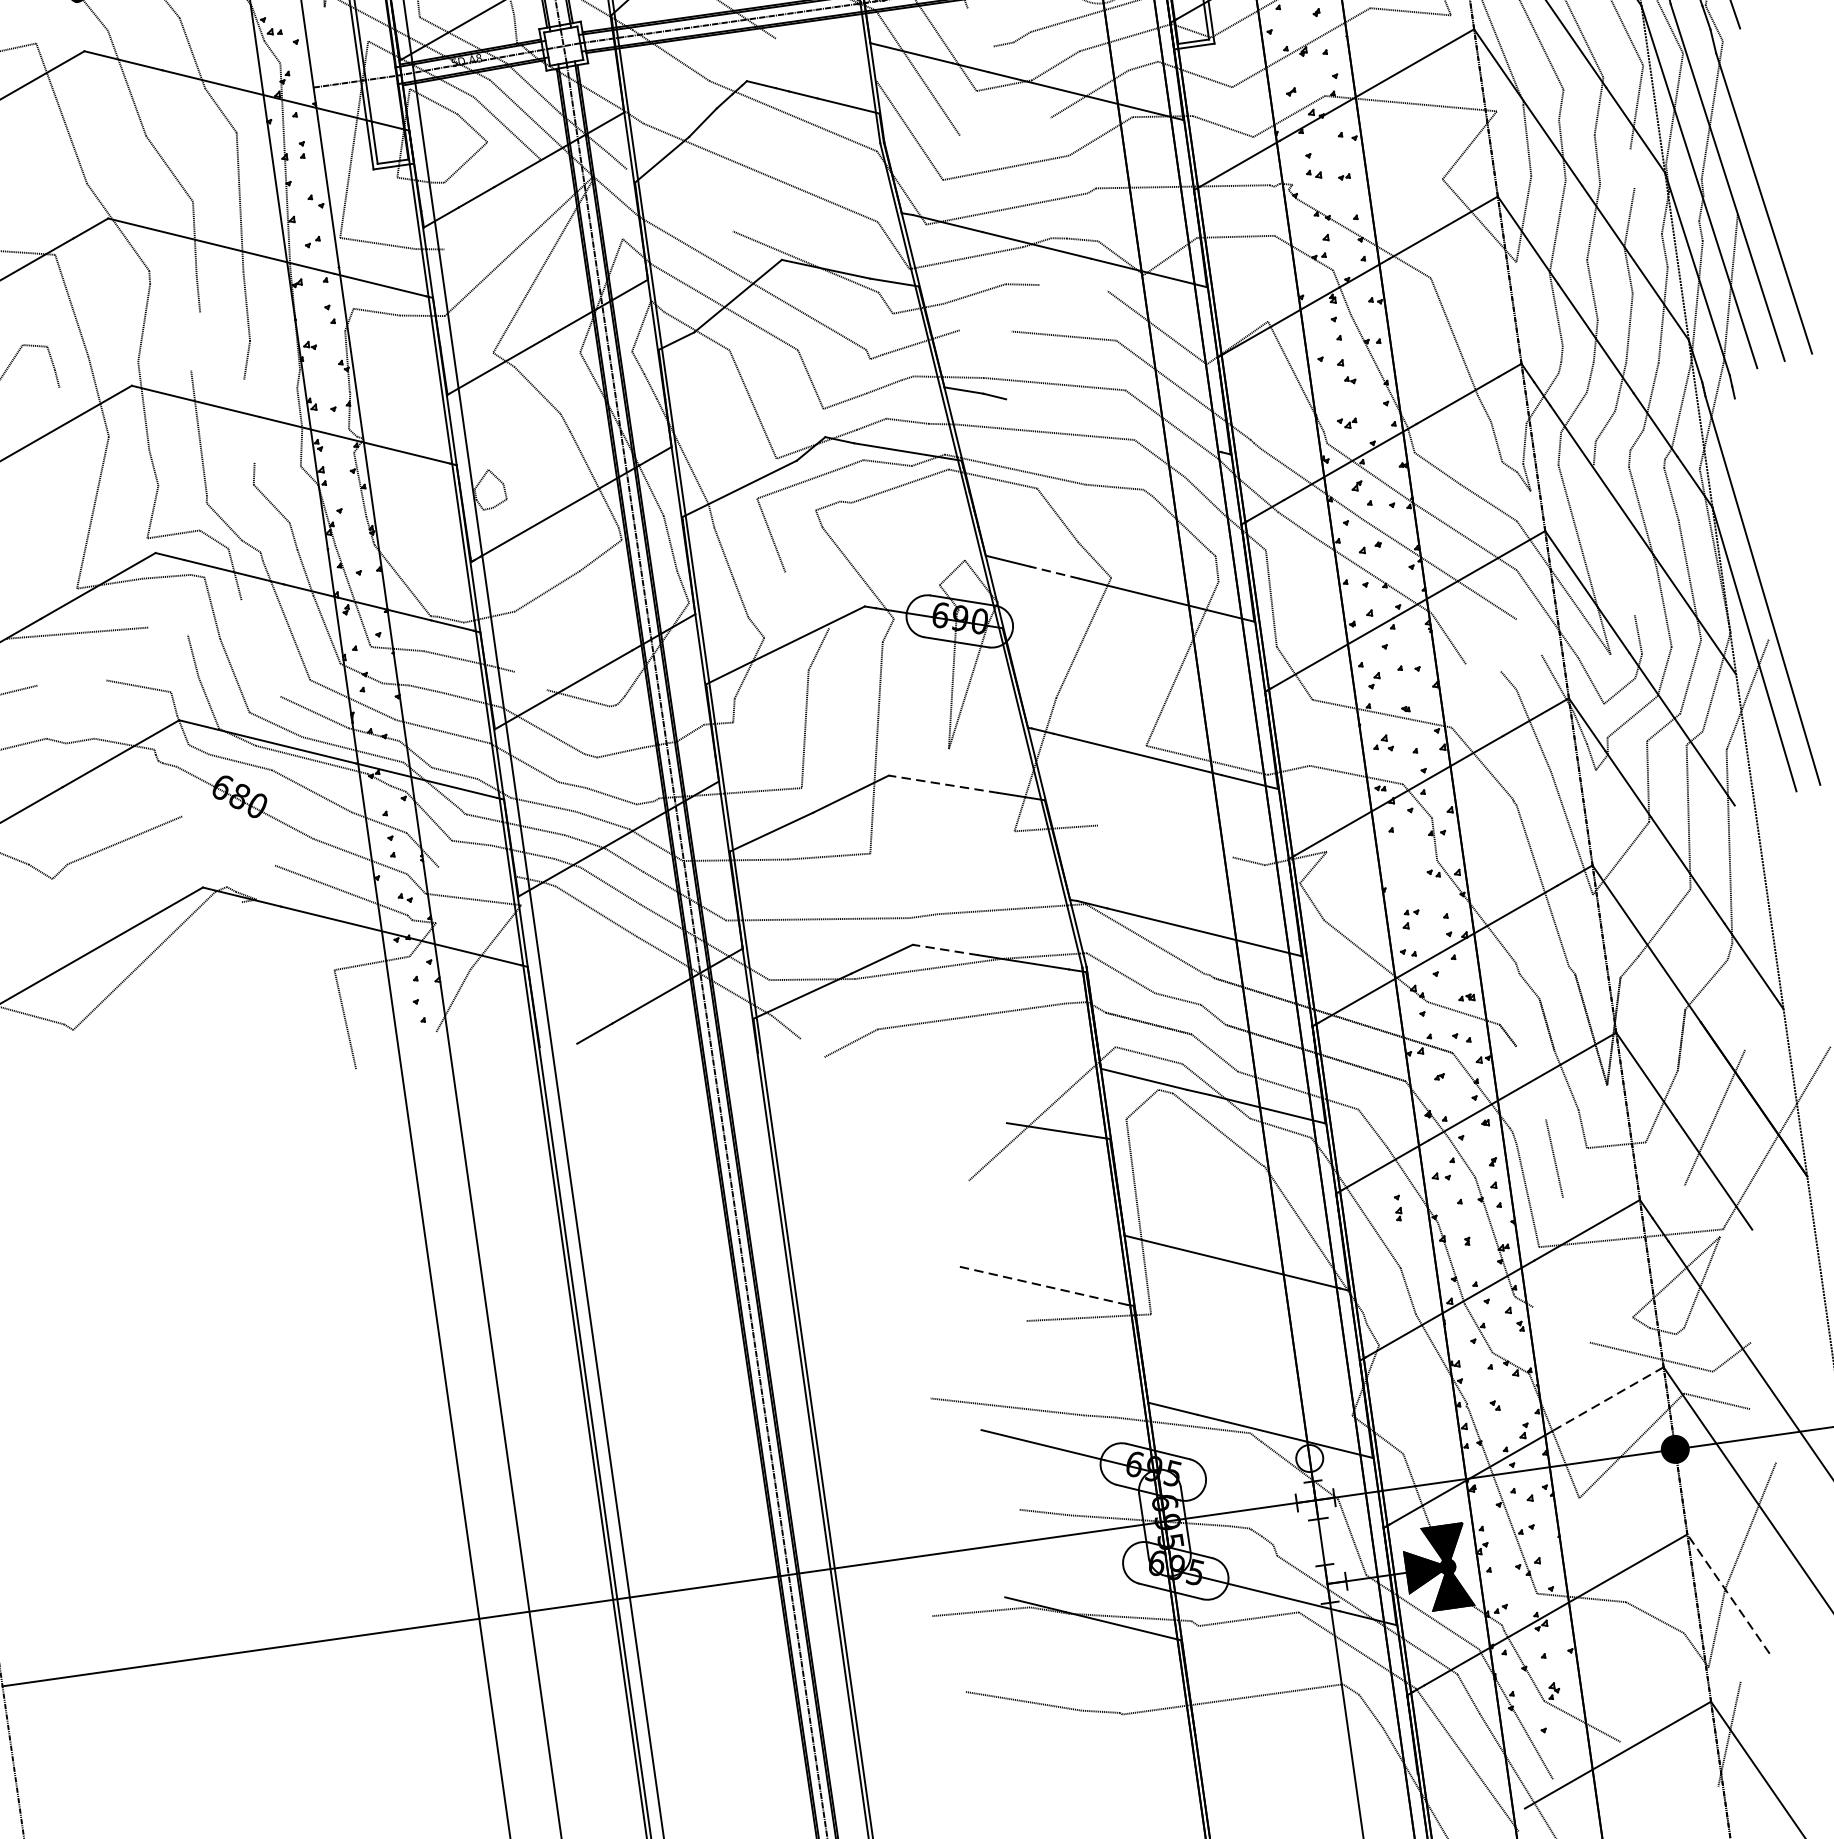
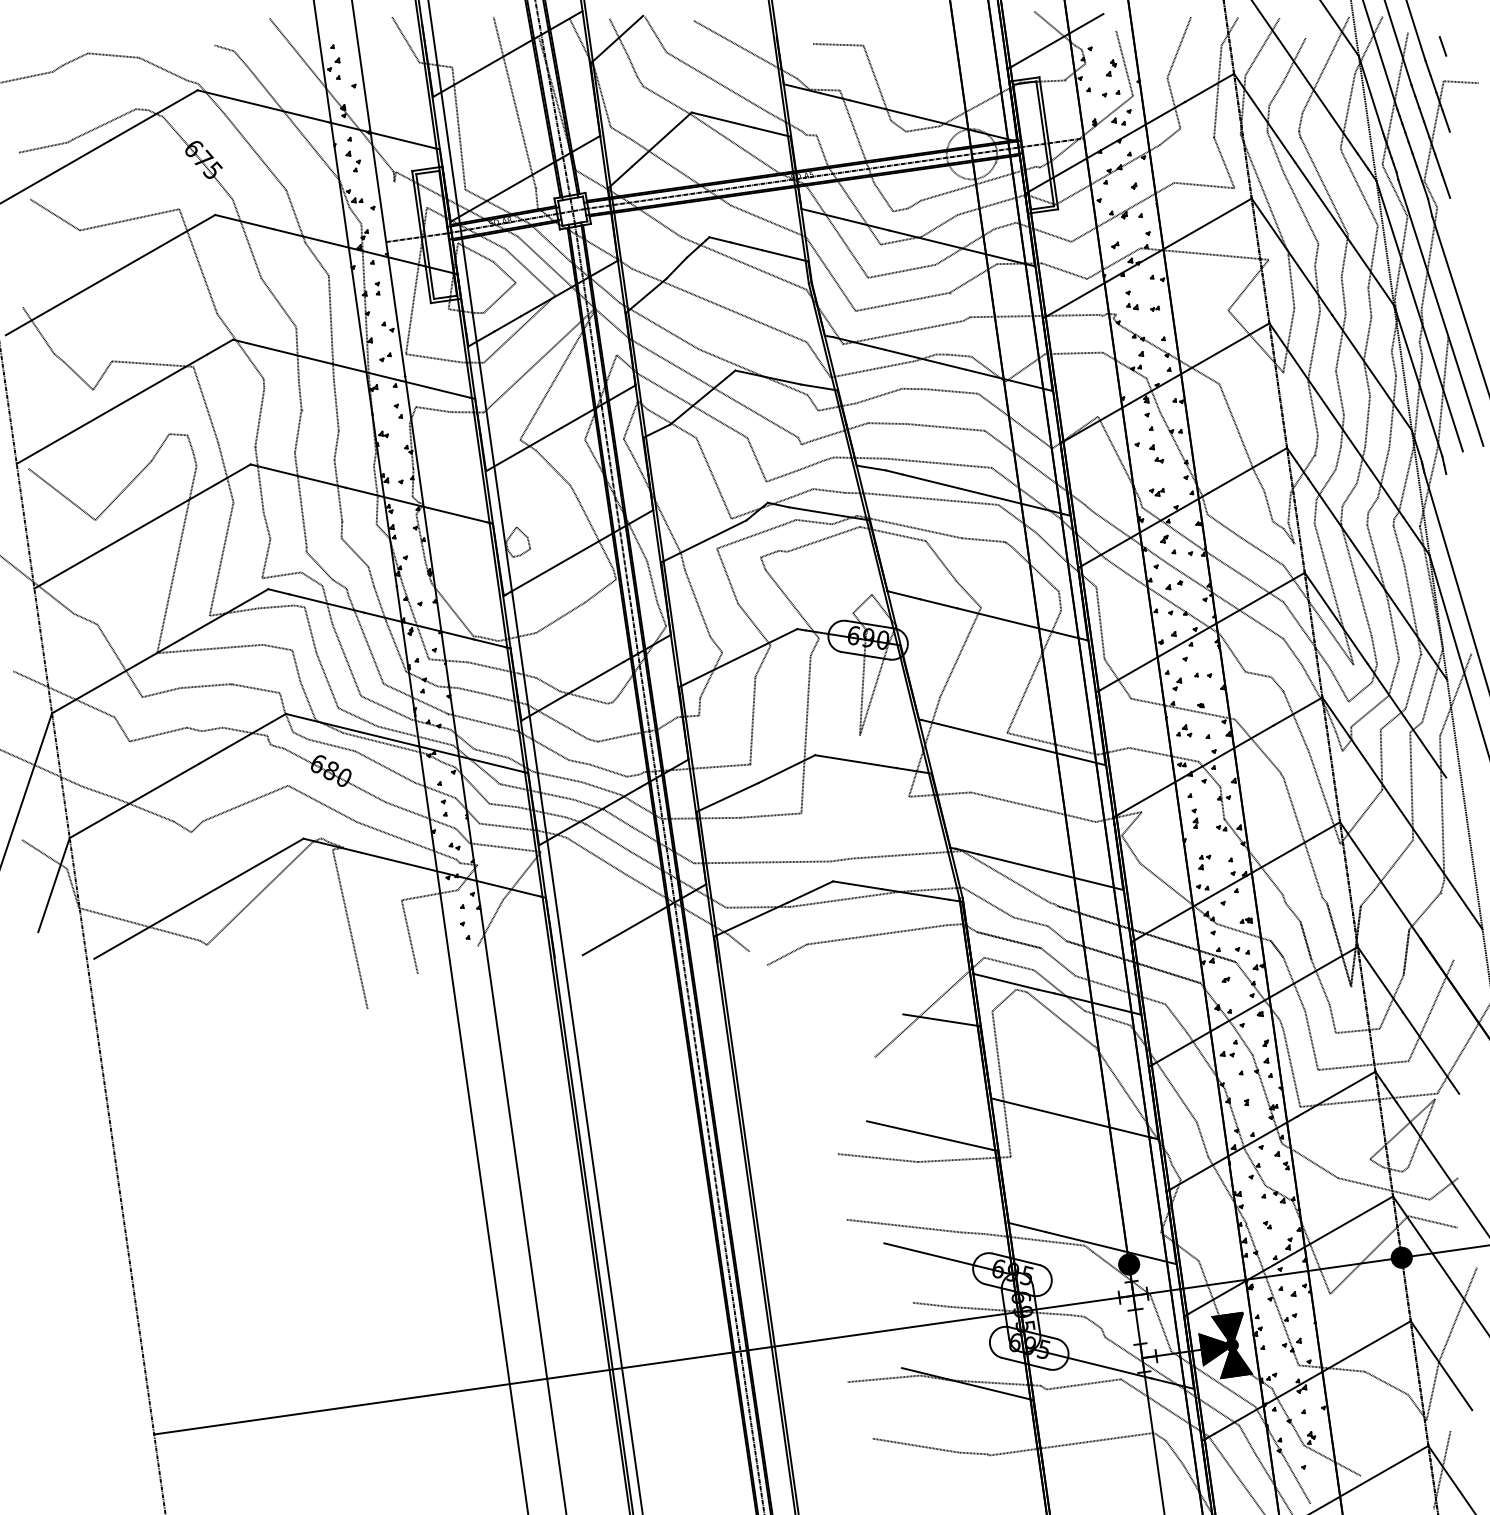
line: (980, 26) -> (883, 196), added
line: (824, 58) -> (767, 220), added
line: (1004, 125) -> (901, 270), added
line: (1632, 168) -> (1369, 302), added
line: (678, 200) -> (658, 326), added
line: (492, 203) -> (519, 328), added
line: (1072, 287) -> (952, 391), added
line: (985, 330) -> (887, 423), added
line: (194, 341) -> (297, 431), added
line: (249, 420) -> (338, 490), added
line: (1113, 424) -> (982, 493), added
line: (32, 513) -> (176, 559), added
line: (1613, 539) -> (1355, 579), added
line: (1054, 572) -> (938, 603), dashed -> solid
line: (807, 600) -> (754, 624), added
line: (167, 631) -> (277, 647), added
line: (1528, 636) -> (1292, 651), added
line: (260, 648) -> (346, 660), added
line: (1483, 667) -> (1258, 674), added
line: (531, 680) -> (548, 684), added
line: (71, 683) -> (205, 686), added
line: (942, 784) -> (855, 761), dashed -> solid
line: (228, 840) -> (322, 803), added
line: (1165, 841) -> (1021, 804), added
line: (476, 871) -> (507, 826), added
line: (945, 950) -> (857, 885), dashed -> solid
line: (264, 1009) -> (349, 929), added
line: (1531, 1083) -> (1294, 984), added
line: (1623, 1191) -> (1363, 1065), added
part: (1397, 1207) -> (1194, 818), moved
line: (1043, 1285) -> (930, 1135), dashed -> solid
line: (972, 1316) -> (877, 1158), added
line: (1560, 1324) -> (1316, 1164), added
line: (1607, 1399) -> (1351, 1220), dashed -> solid
fill: (1310, 1458) -> (1129, 1264), added
line: (1728, 1593) -> (1441, 1365), dashed -> solid

